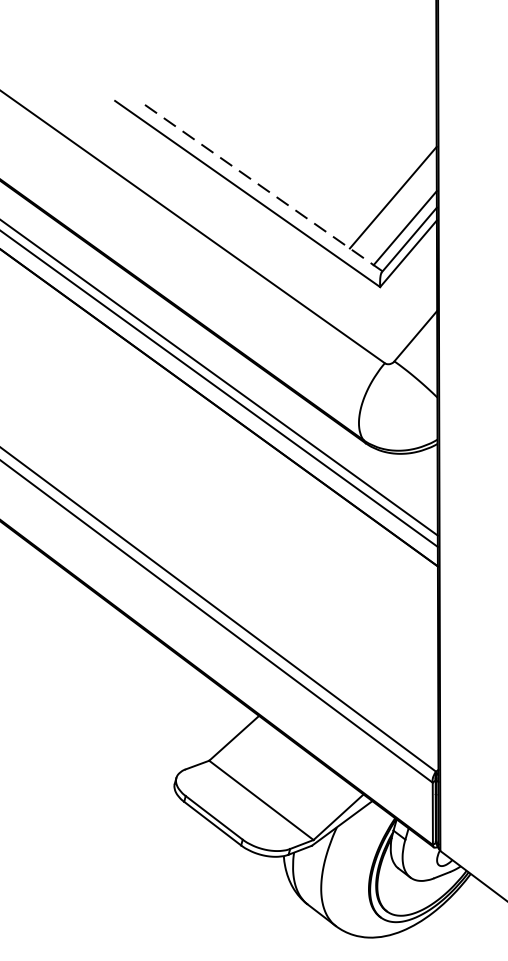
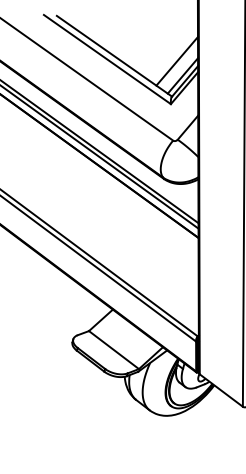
line: (262, 185) -> (114, 55), dashed -> solid

